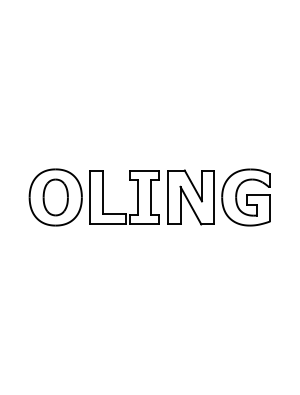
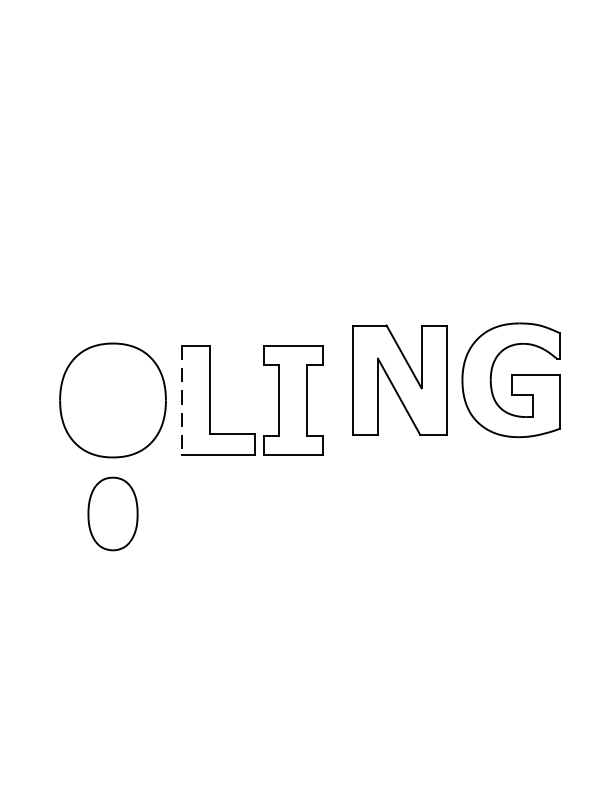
part: (55, 197) -> (112, 514), moved
line: (89, 197) -> (181, 400), solid -> dashed
part: (218, 197) -> (455, 380), moved

